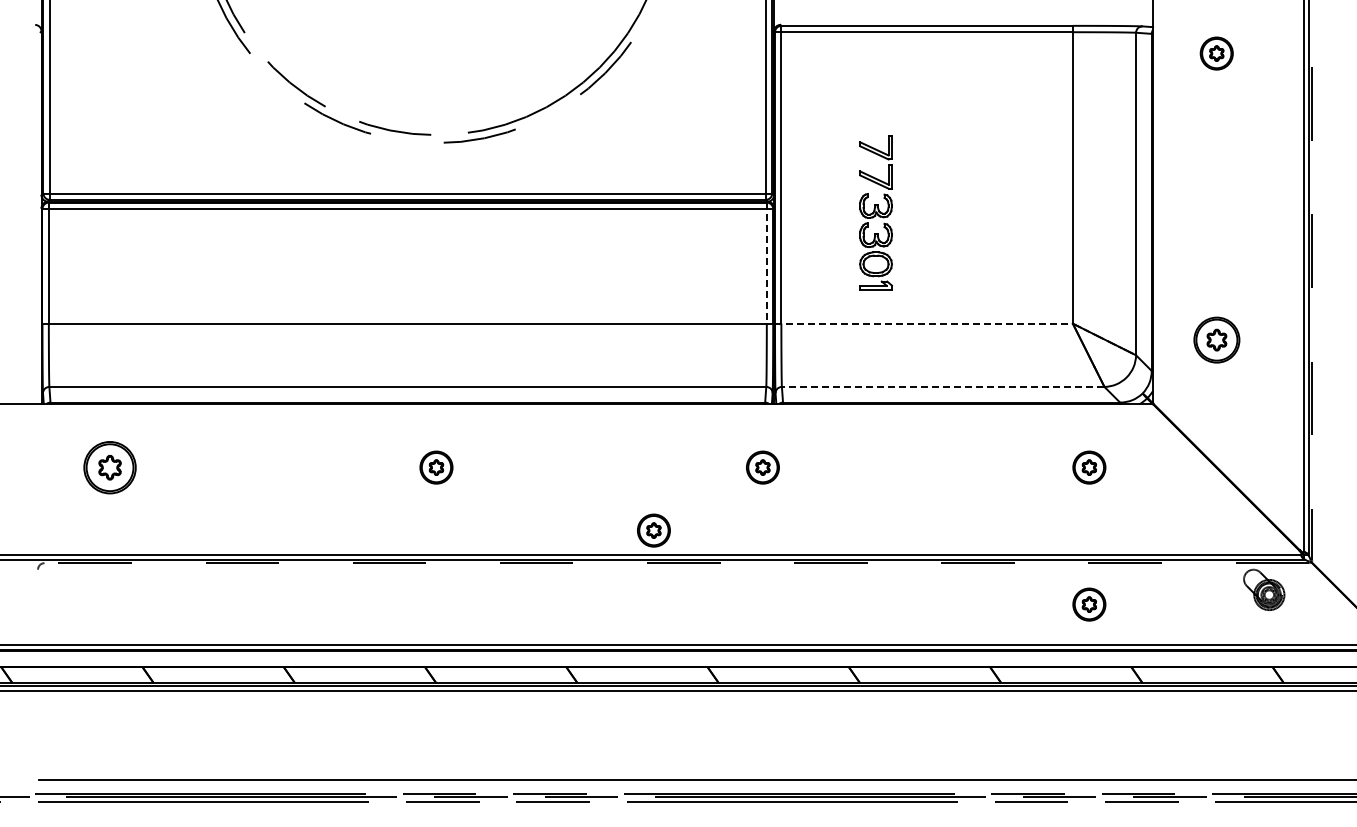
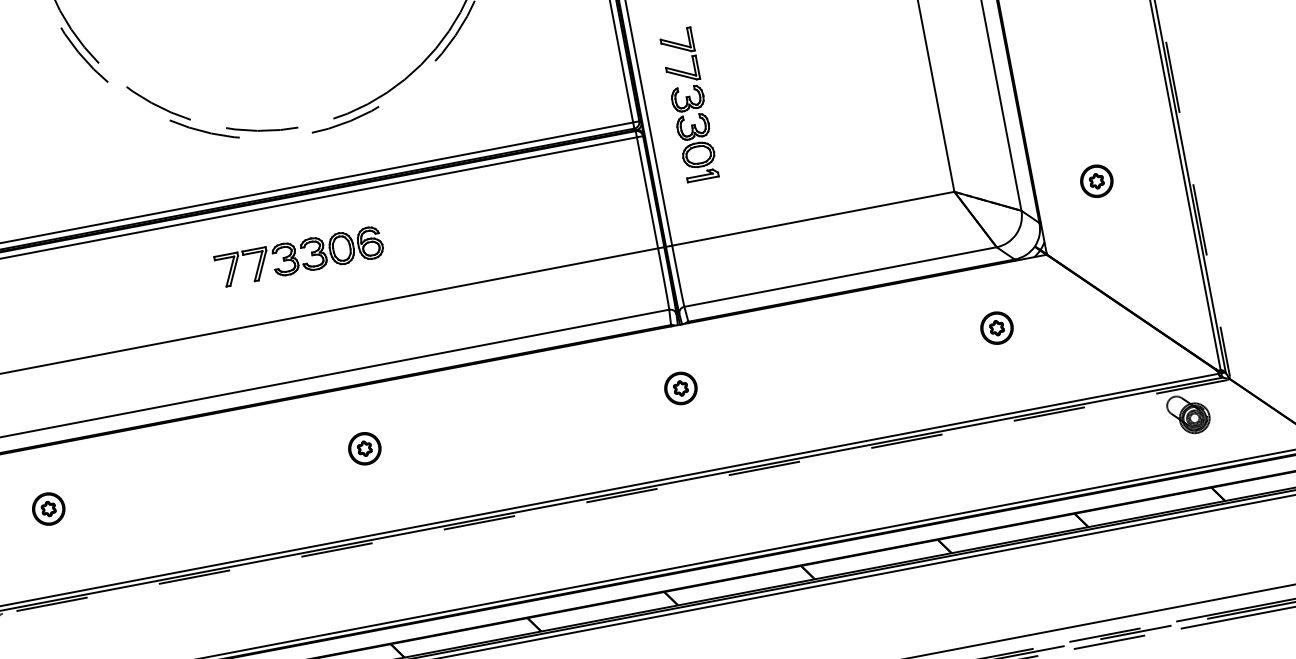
part: (875, 212) -> (688, 104), moved
part: (407, 263) -> (299, 256), added
line: (766, 263) -> (646, 190), dashed -> solid
line: (923, 323) -> (809, 219), dashed -> solid
part: (1216, 340) -> (1096, 181), size x0.71
line: (942, 386) -> (839, 276), dashed -> solid
part: (109, 467) -> (48, 509), size x0.62
part: (653, 530) -> (586, 469), removed
part: (1089, 604) -> (1022, 460), removed

